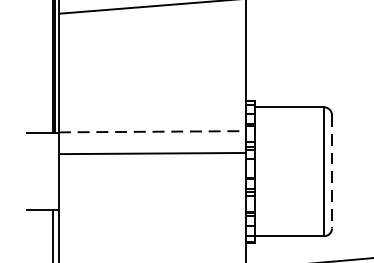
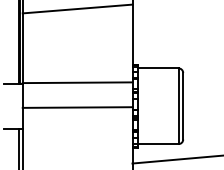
line: (152, 131) -> (77, 82), dashed -> solid
line: (152, 153) -> (77, 107), moved
line: (332, 172) -> (183, 106), dashed -> solid

